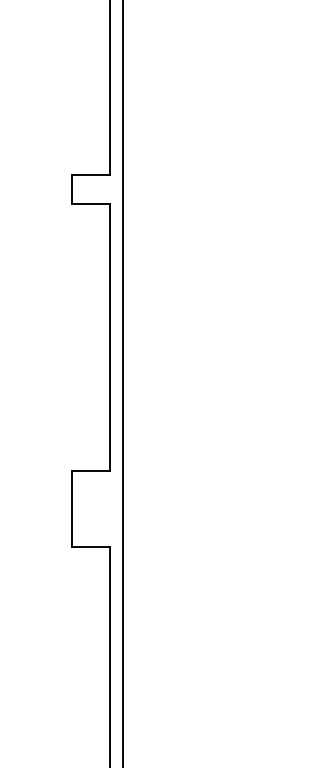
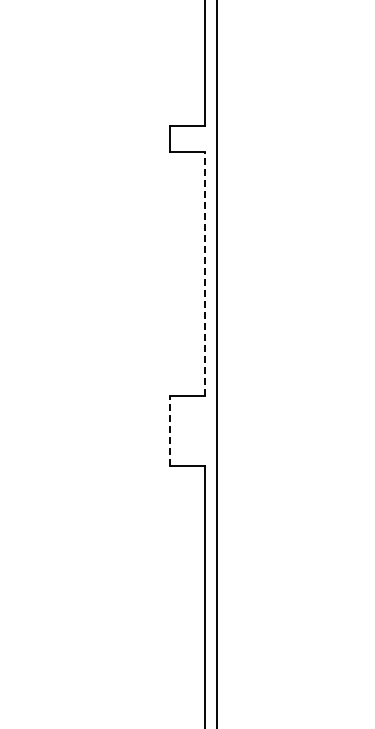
line: (109, 337) -> (204, 274), solid -> dashed
line: (72, 508) -> (170, 430), solid -> dashed

